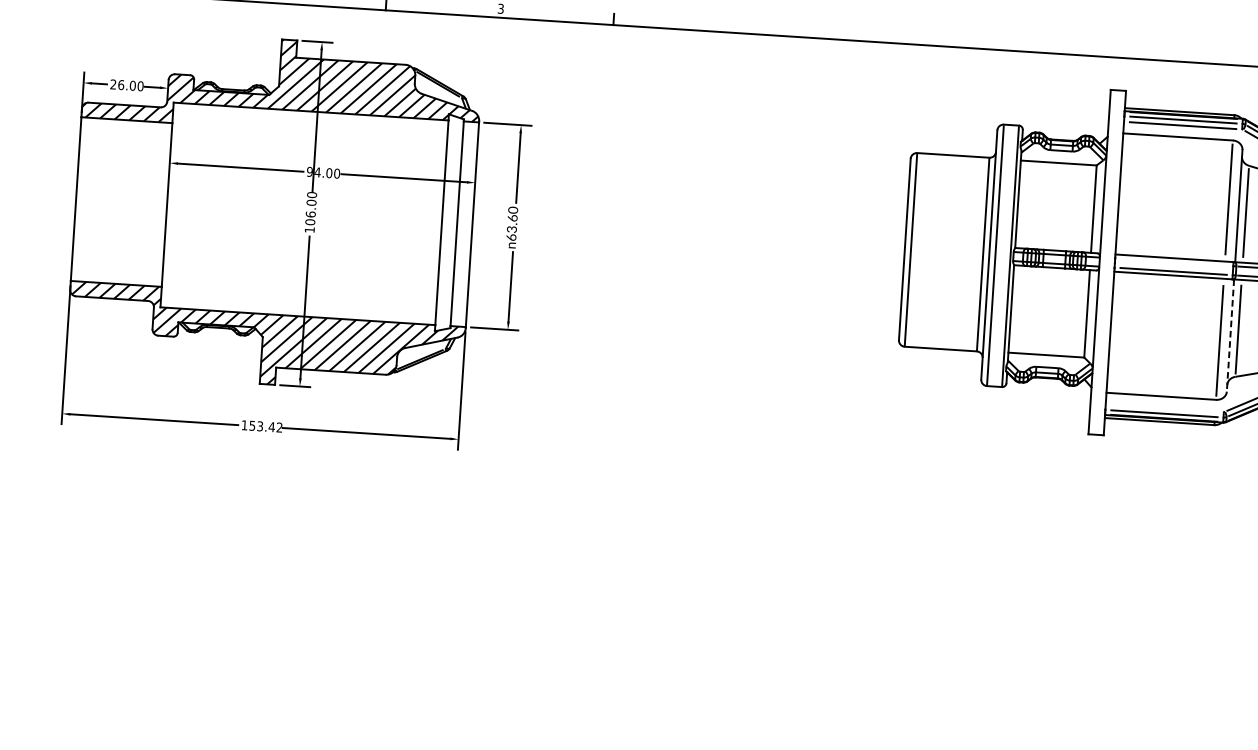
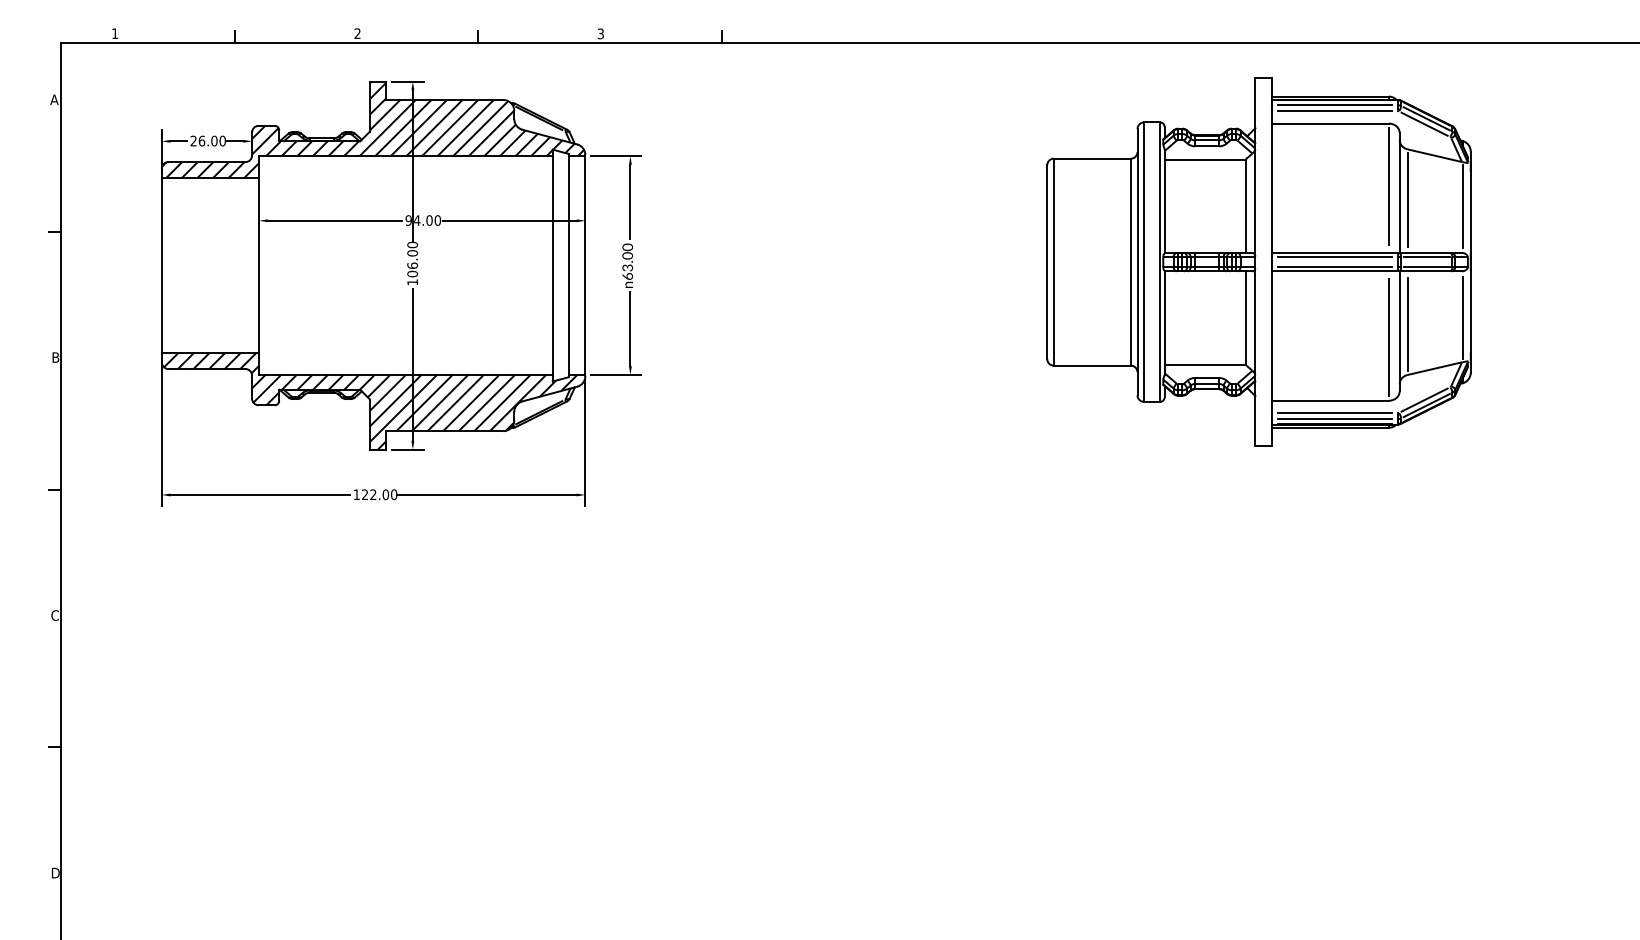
text: (512, 217) -> (627, 255), 63.60 -> 63.00
line: (1173, 262) -> (1334, 257), added
line: (1230, 335) -> (1399, 331), dashed -> solid
line: (1164, 408) -> (1334, 413), added
text: (265, 426) -> (379, 494), 153.42 -> 122.00

